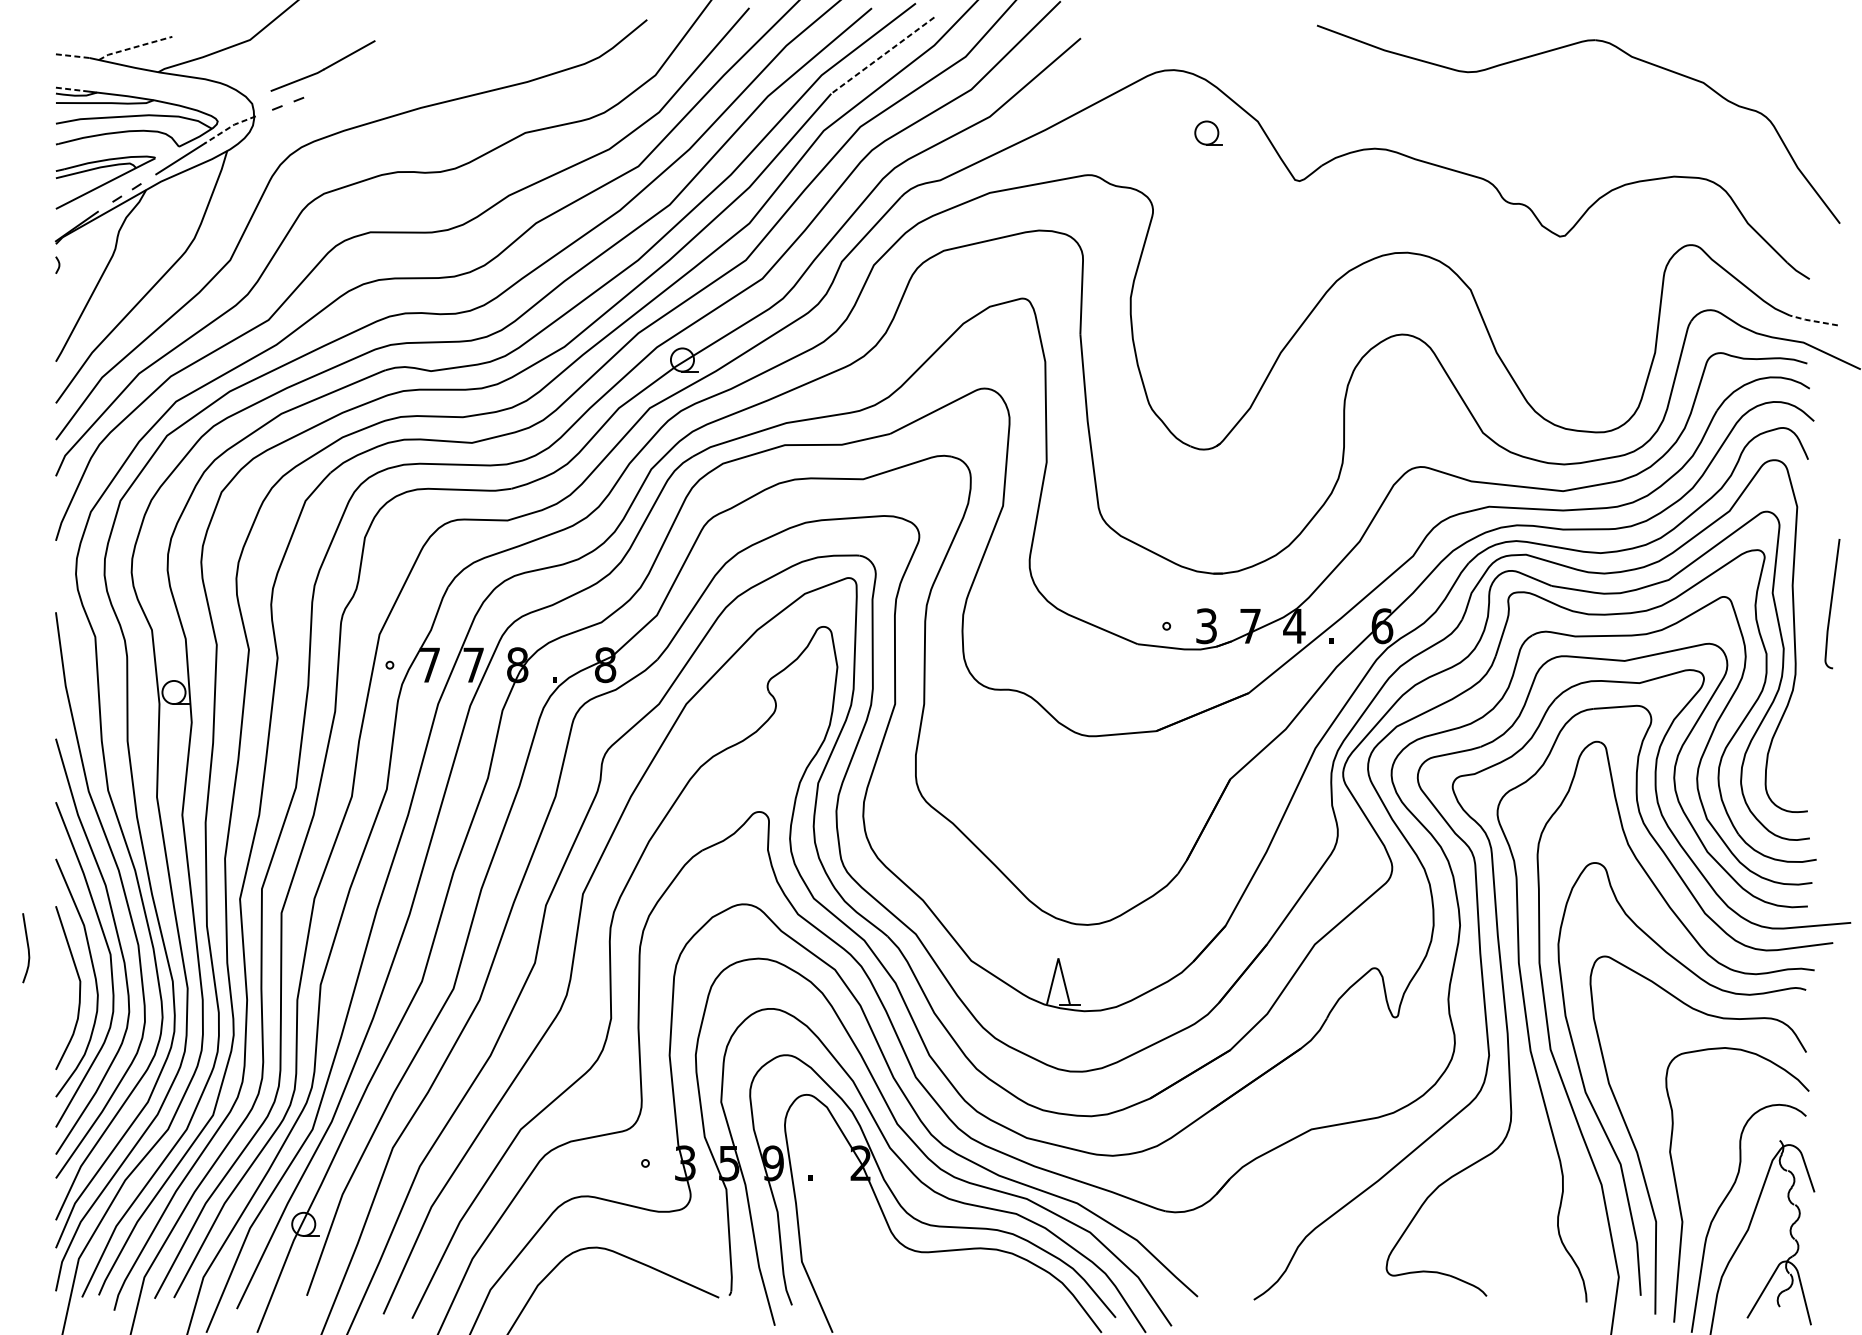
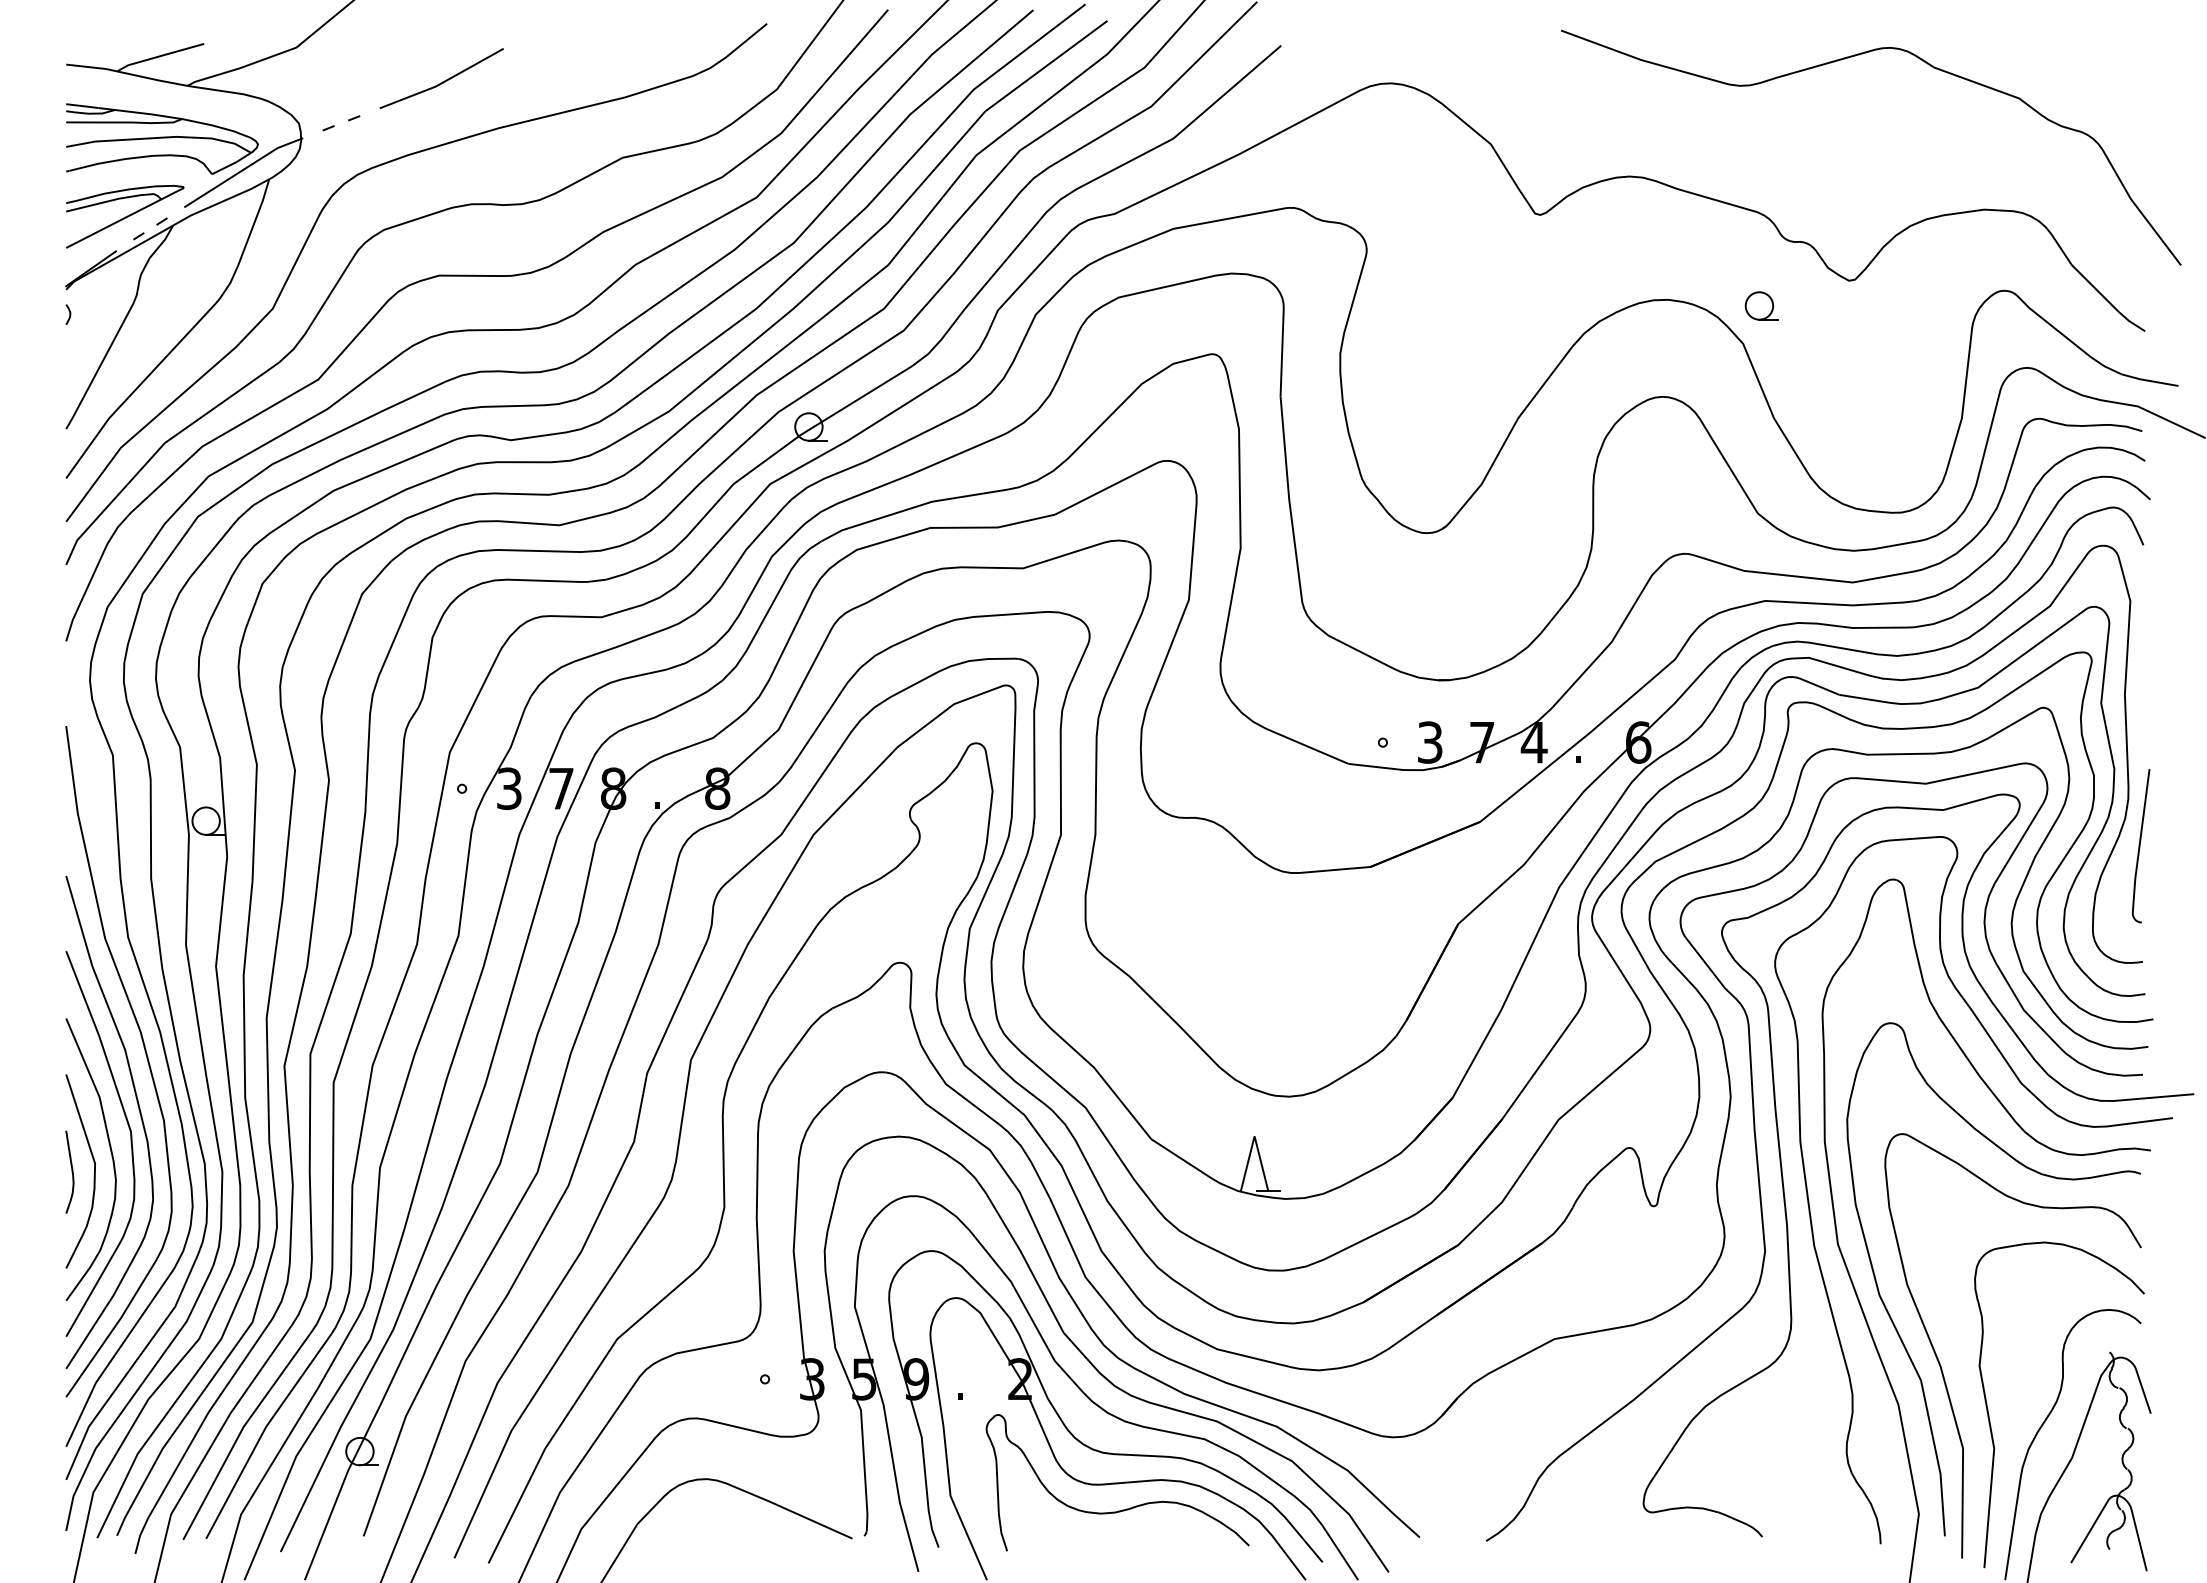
line: (135, 47) -> (160, 56), dashed -> solid
line: (73, 55) -> (86, 66), dashed -> solid
line: (882, 55) -> (1045, 66), dashed -> solid
part: (322, 66) -> (441, 78), moved
line: (69, 89) -> (82, 106), dashed -> solid
line: (229, 127) -> (271, 151), dashed -> solid
part: (1208, 132) -> (1761, 305), moved
line: (1813, 320) -> (2149, 380), dashed -> solid
curve: (1831, 604) -> (2140, 846), moved
text: (429, 664) -> (509, 788), 7 -> 3
curve: (27, 947) -> (71, 1171), moved
part: (947, 1273) -> (1122, 1509), added

